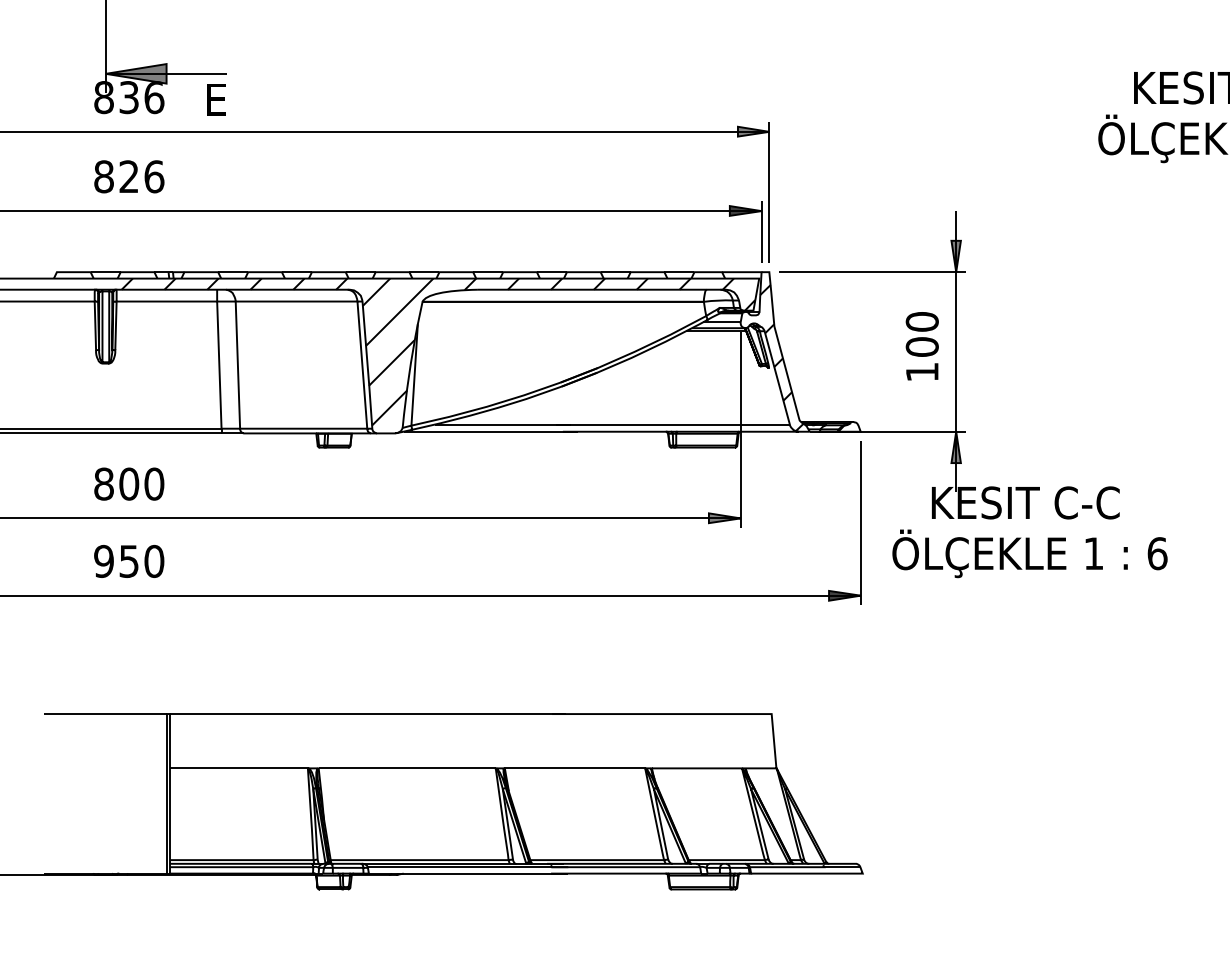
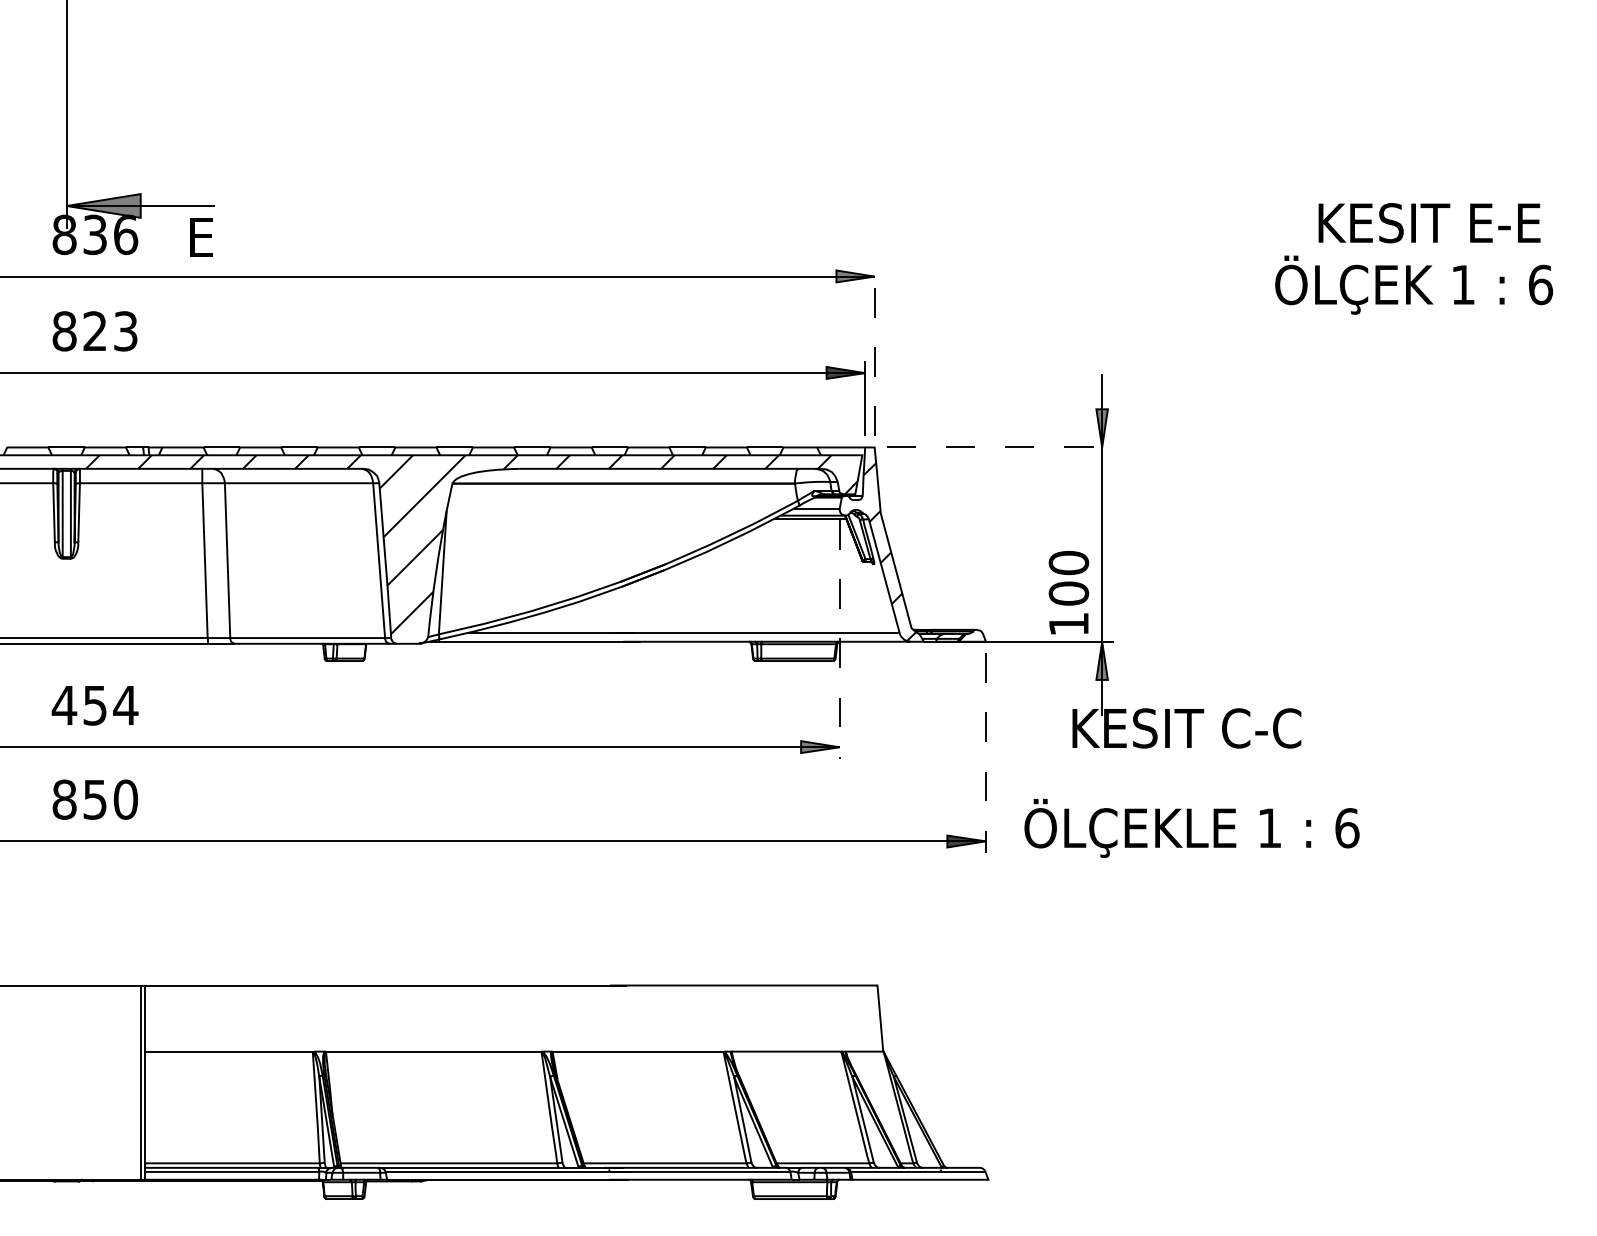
text: (154, 176) -> (126, 331), 826 -> 823
line: (769, 192) -> (874, 350), solid -> dashed
line: (872, 272) -> (1000, 447), solid -> dashed
text: (921, 346) -> (1068, 592), moved
line: (740, 430) -> (839, 640), solid -> dashed
text: (128, 484) -> (94, 705), 800 -> 454
line: (860, 523) -> (985, 753), solid -> dashed
text: (1029, 553) -> (1191, 828), moved
text: (103, 561) -> (64, 799), 950 -> 850

